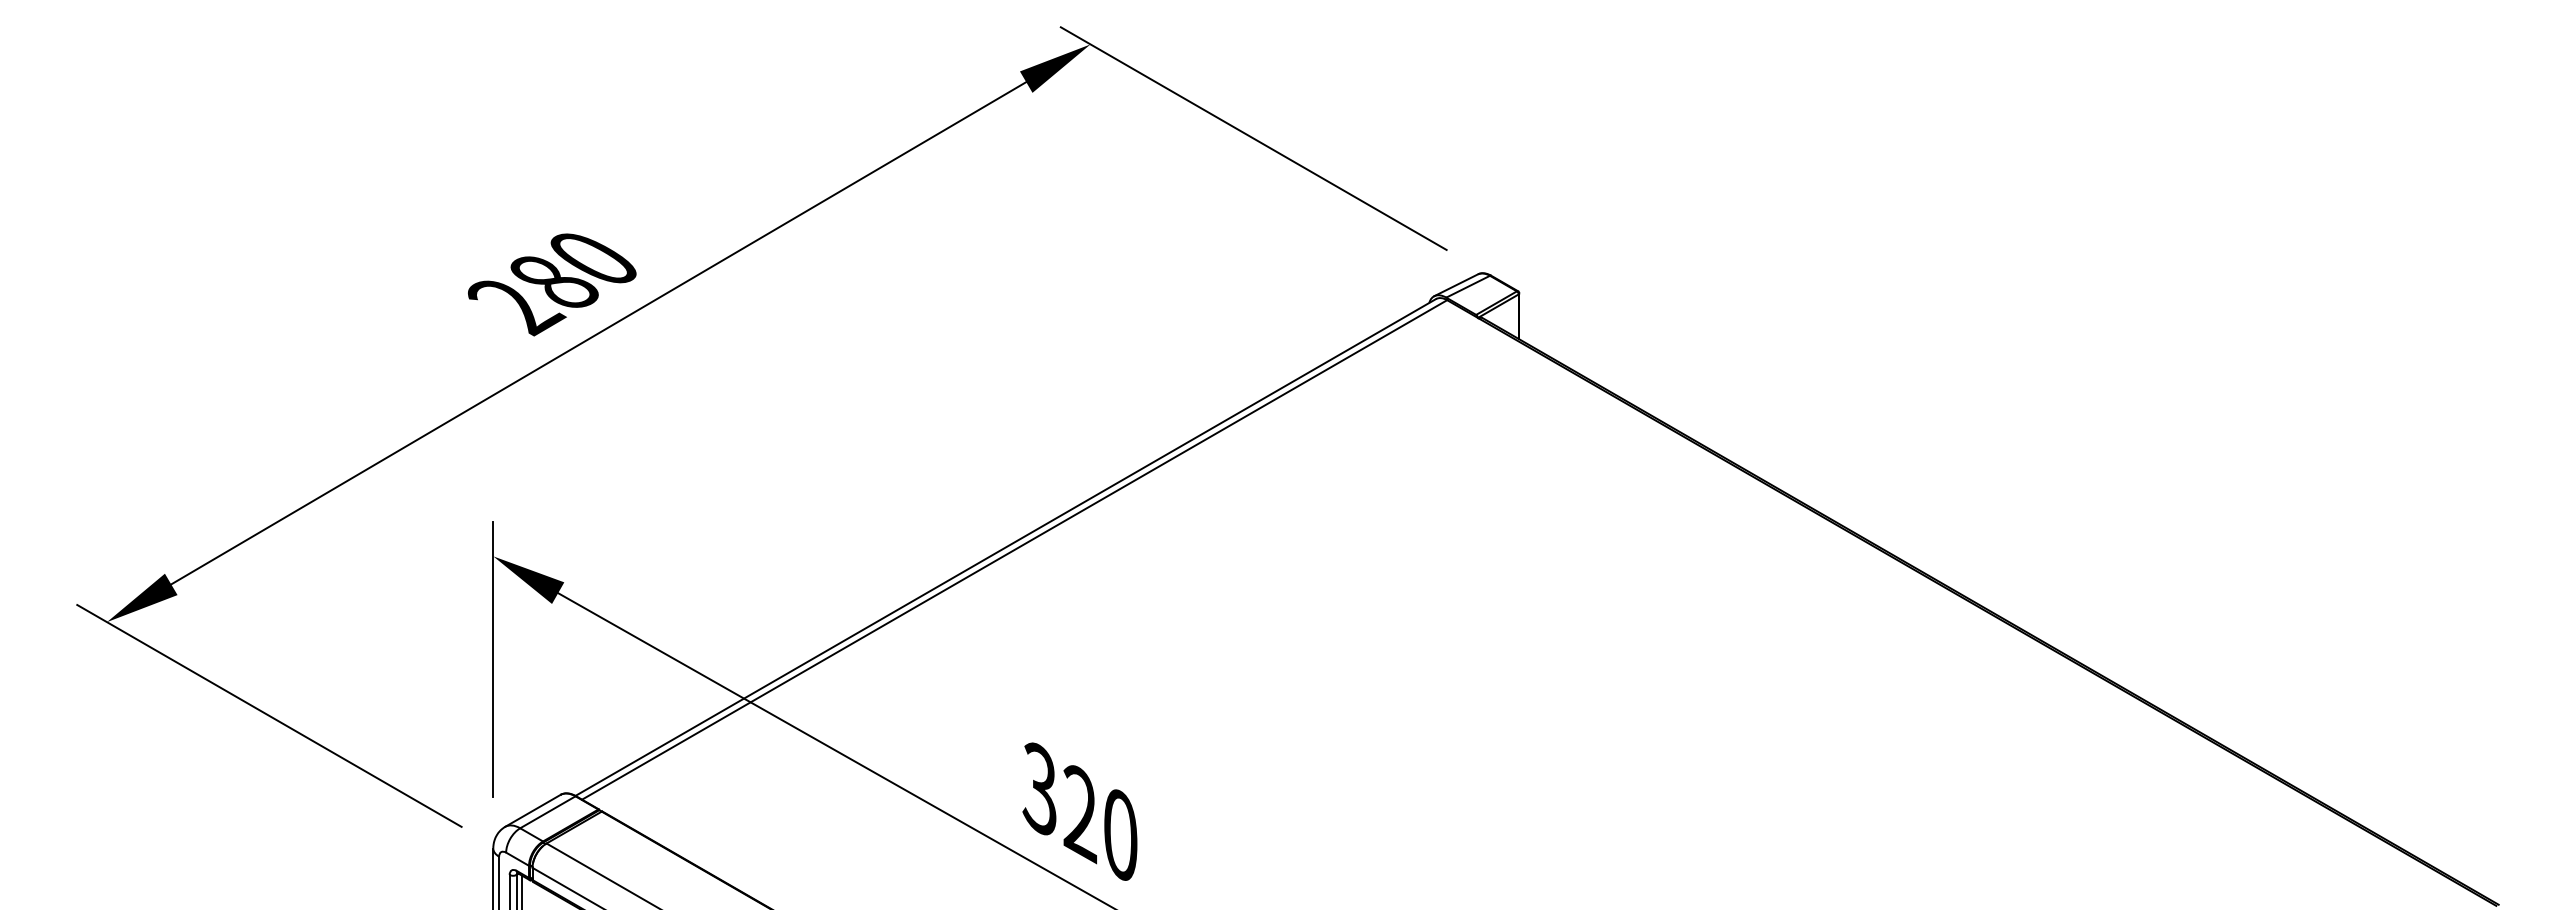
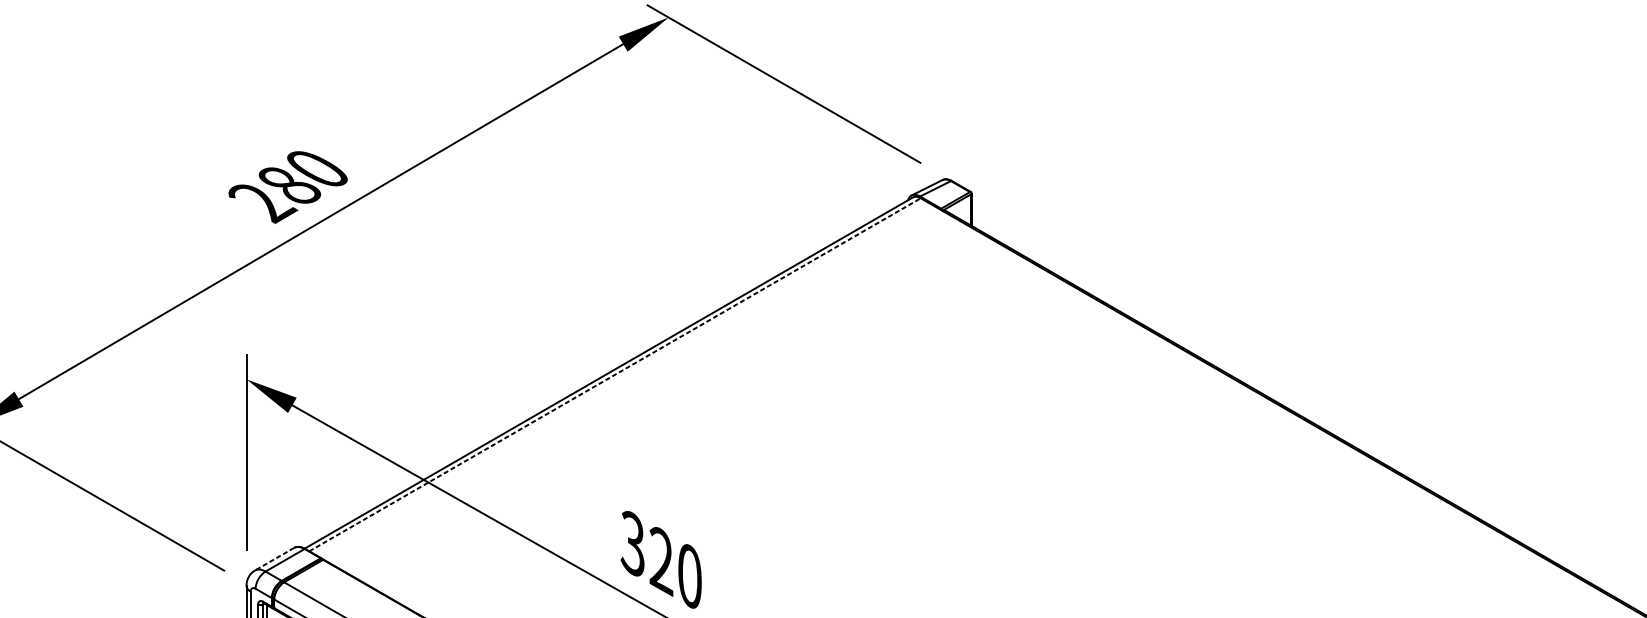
line: (1015, 549) -> (615, 374), solid -> dashed
line: (533, 810) -> (274, 558), solid -> dashed

